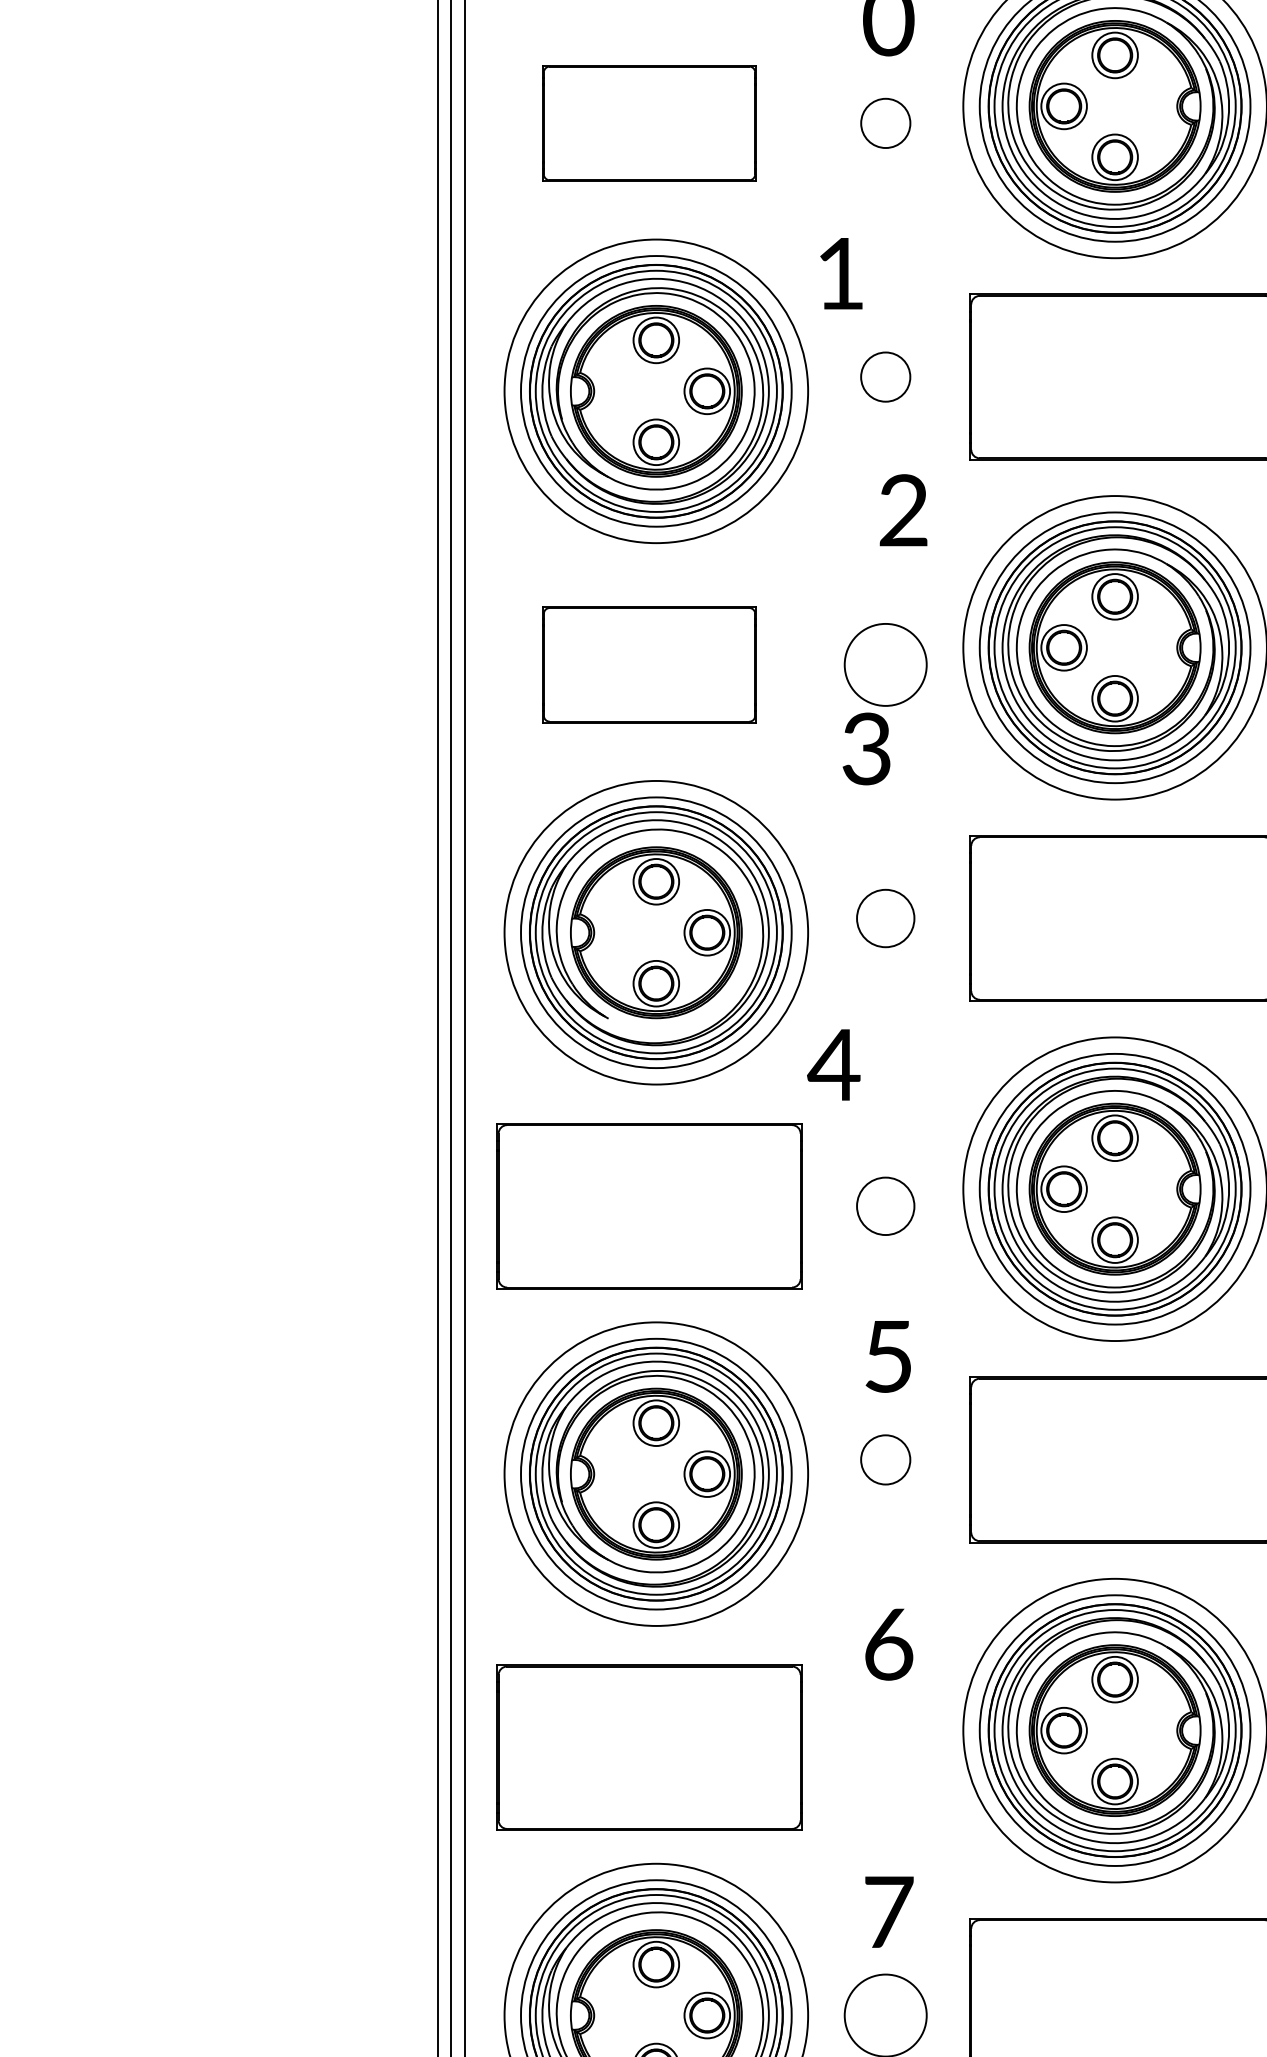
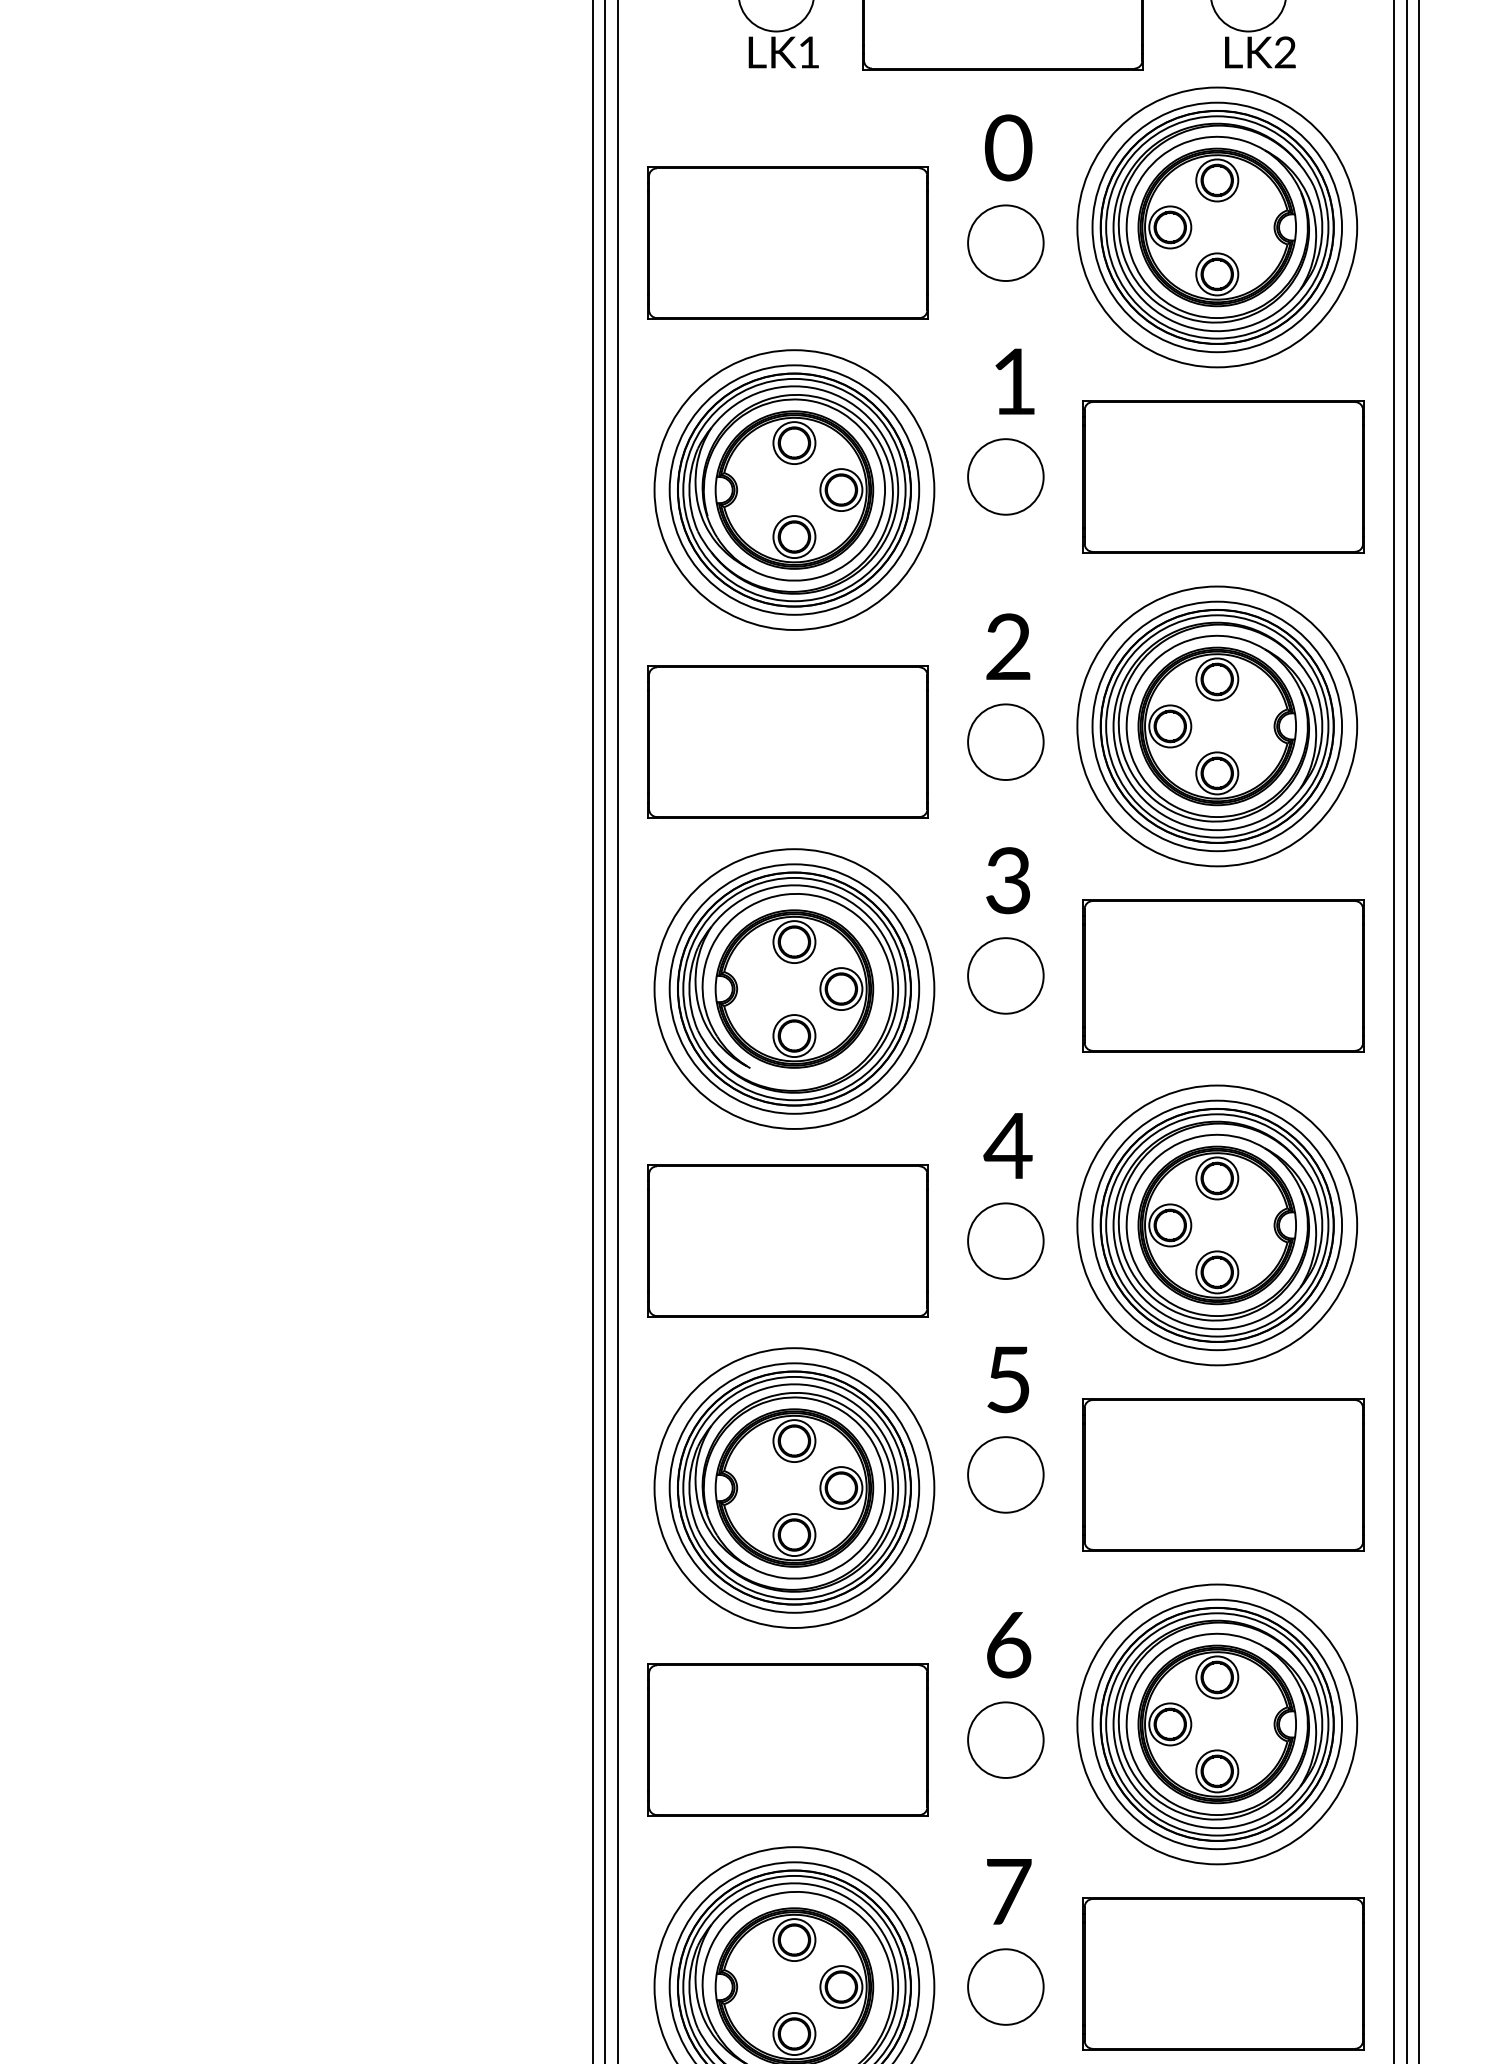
part: (648, 122) -> (787, 242), size x1.43
circle: (885, 122) -> (1005, 242), size x1.67
text: (840, 273) -> (1014, 381), moved
circle: (885, 376) -> (1005, 476), size x1.67
text: (903, 510) -> (1008, 646), moved
part: (648, 664) -> (787, 741), size x1.43
text: (866, 748) -> (1008, 880), moved
circle: (885, 918) -> (1005, 975), size x1.43
text: (833, 1064) -> (1007, 1145), moved
circle: (885, 1205) -> (1005, 1240), size x1.43
circle: (885, 1459) -> (1005, 1474), size x1.67
circle: (885, 1746) -> (1005, 1739), added

